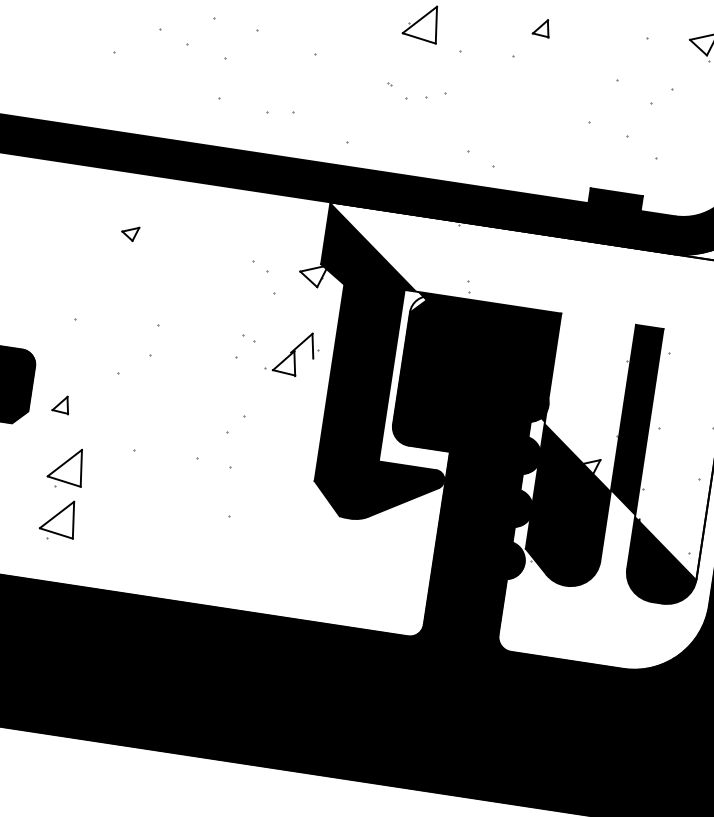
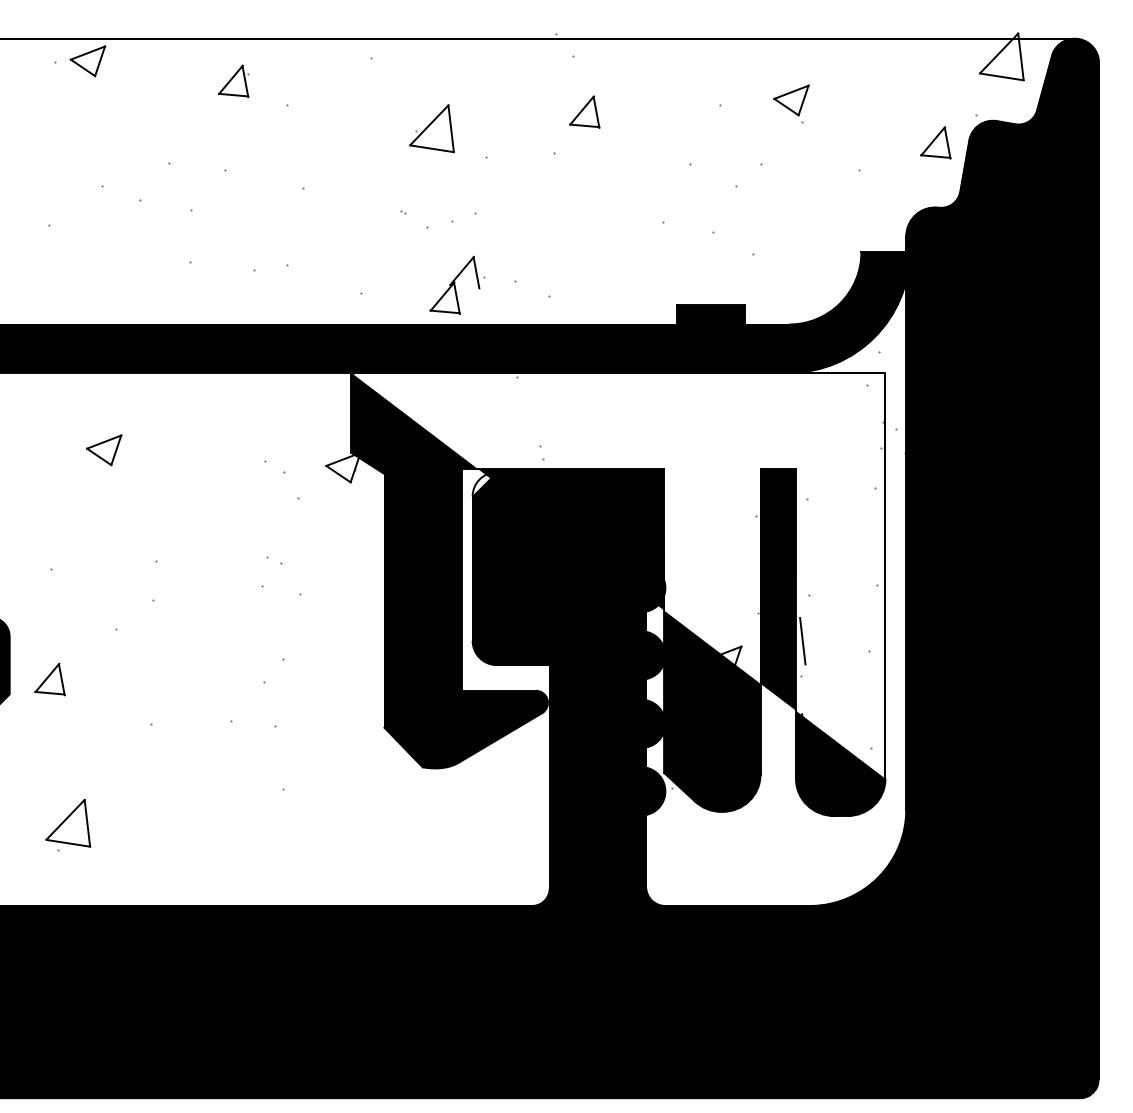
part: (541, 27) -> (584, 111), size x1.43
part: (130, 233) -> (104, 450), size x1.67
part: (296, 353) -> (457, 284), moved
part: (61, 404) -> (49, 679), size x1.43
line: (648, 462) -> (802, 640), added
part: (66, 467) -> (68, 757), removed

